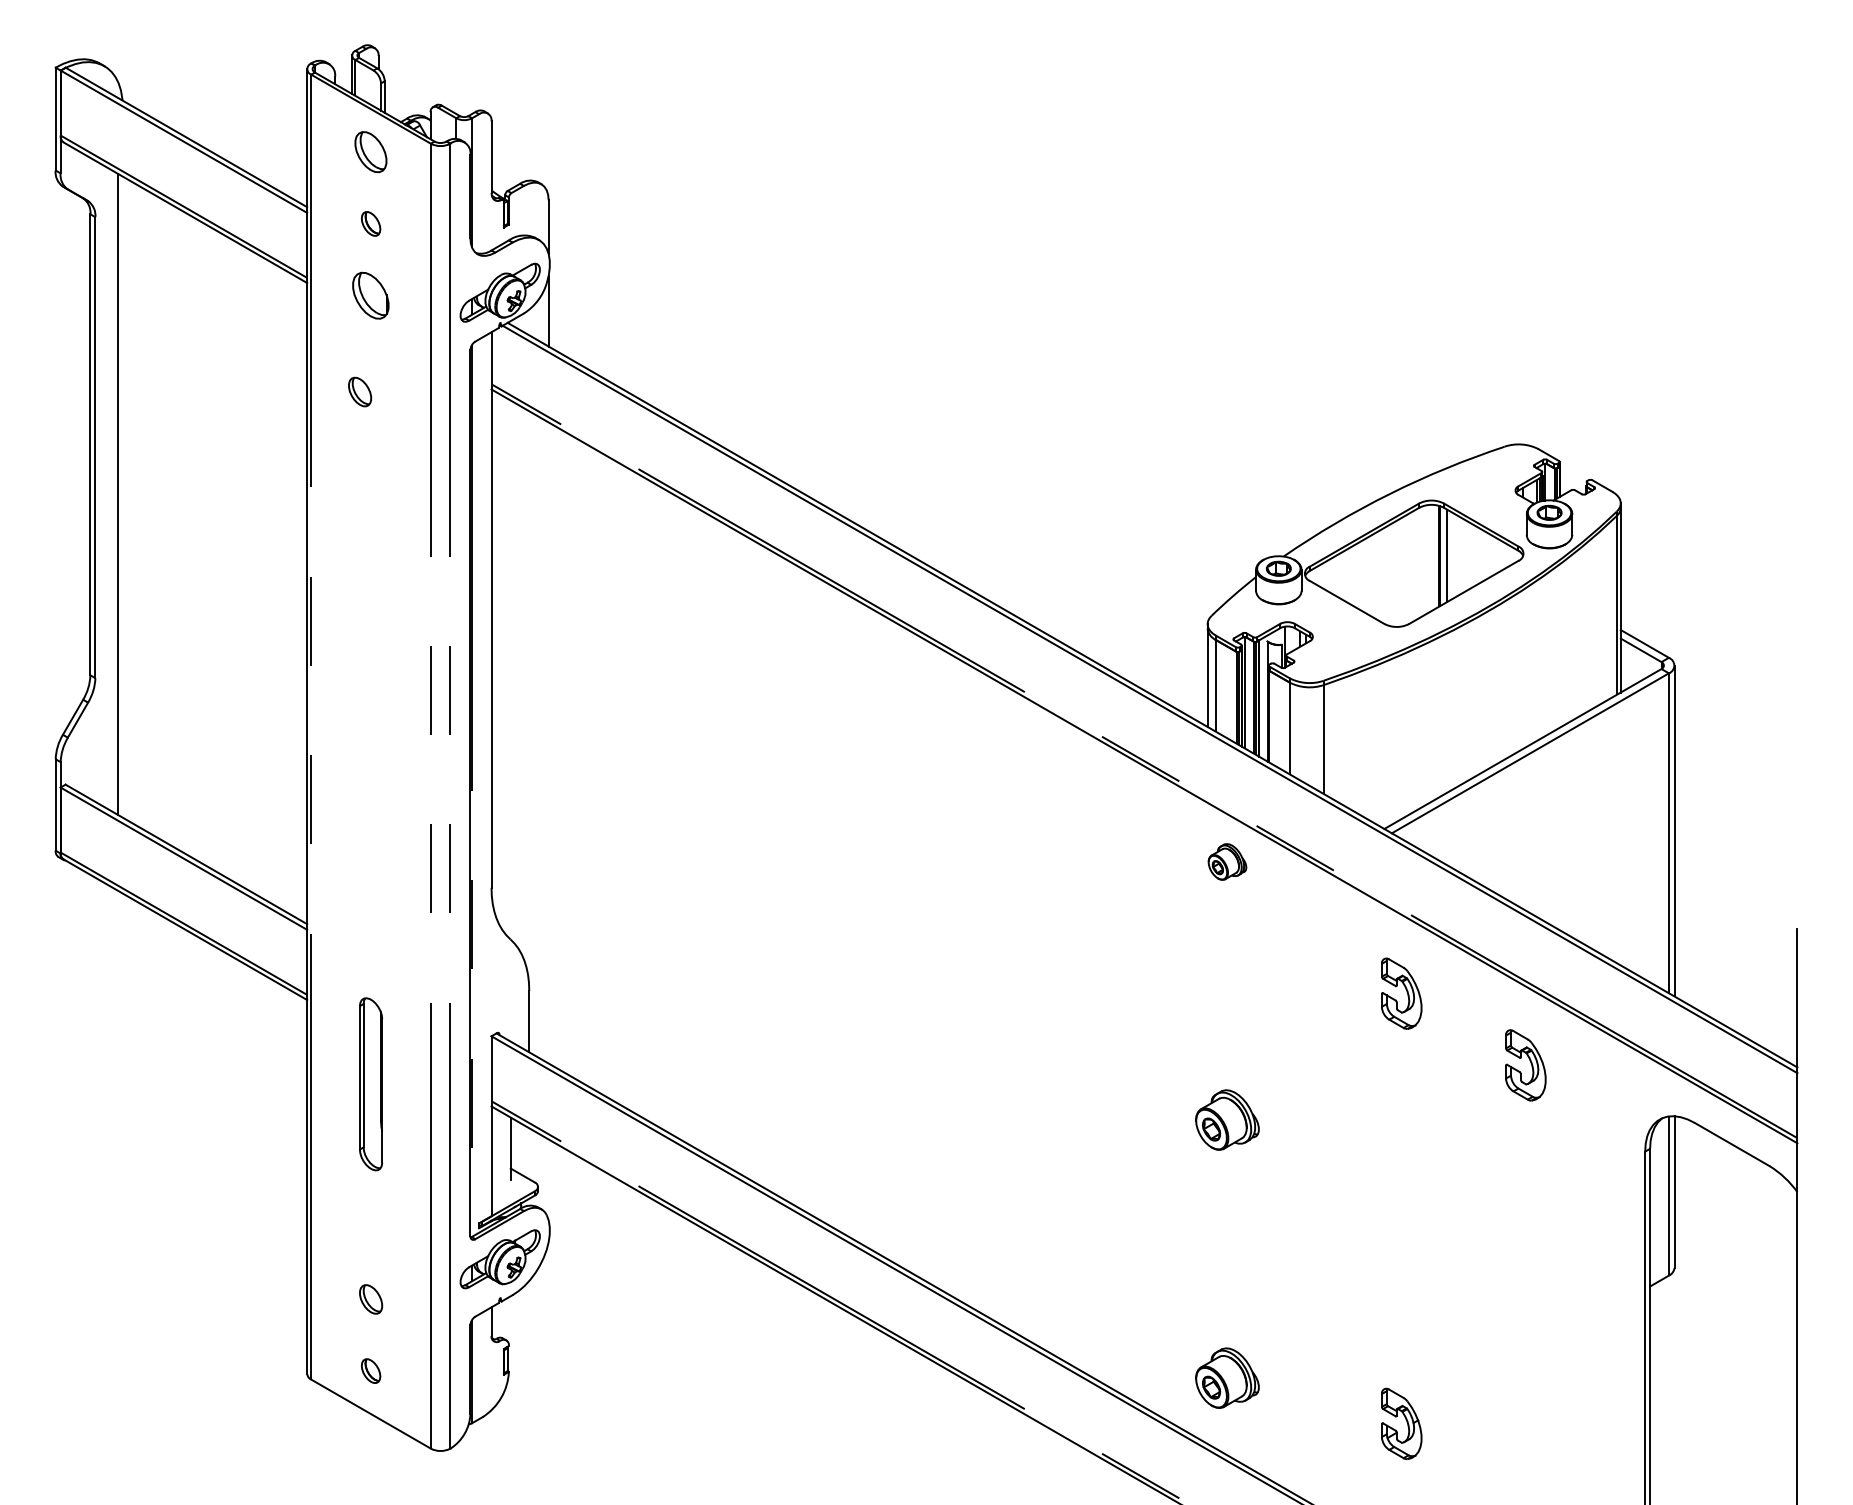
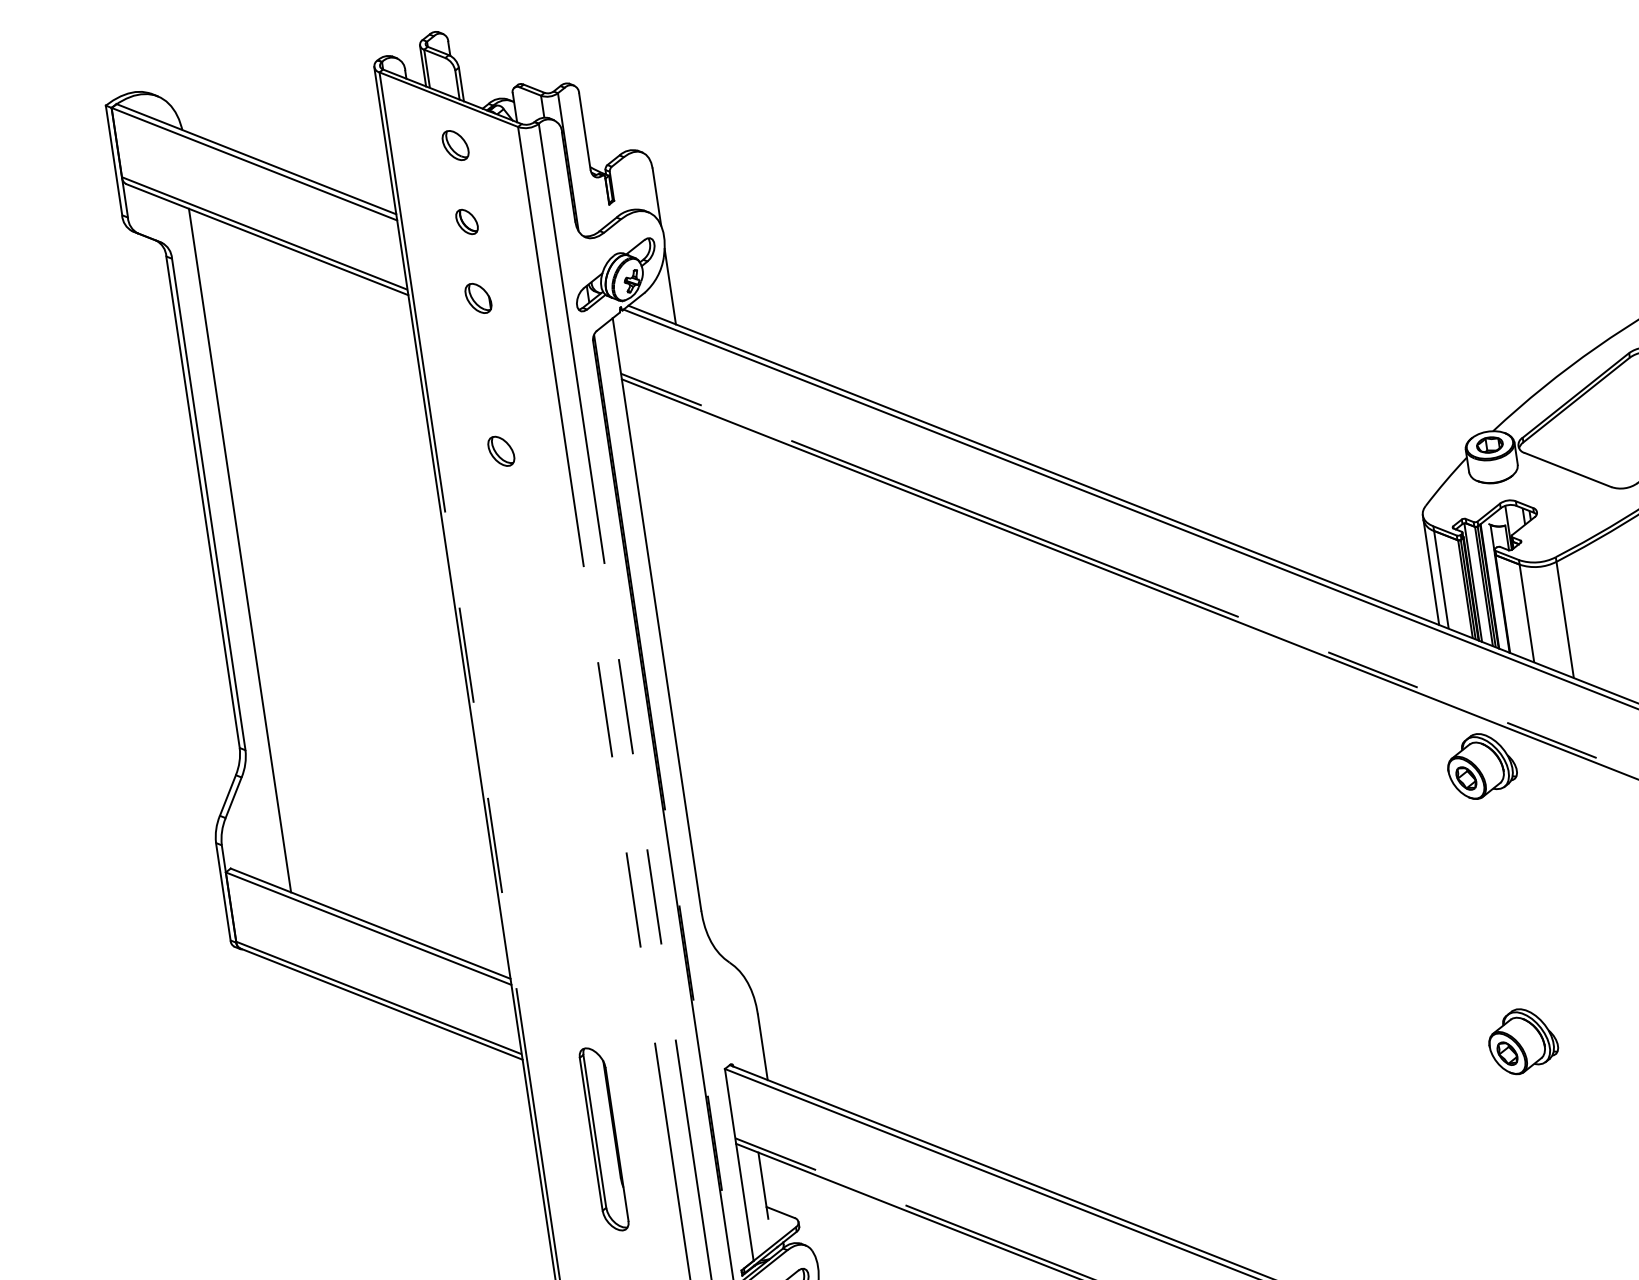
part: (371, 152) -> (456, 145), size x0.71
part: (371, 295) -> (478, 298), size x0.62
part: (360, 391) -> (501, 450), moved
part: (1227, 861) -> (1481, 765), size x1.67

